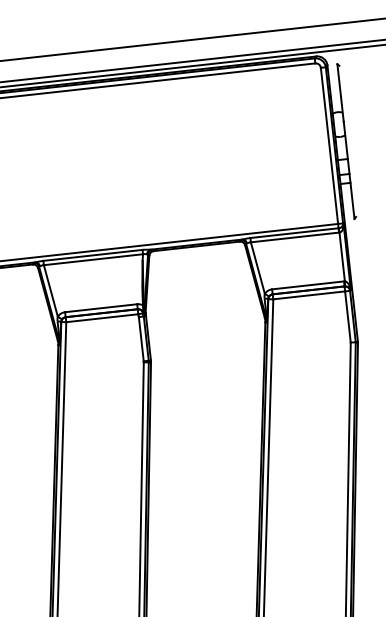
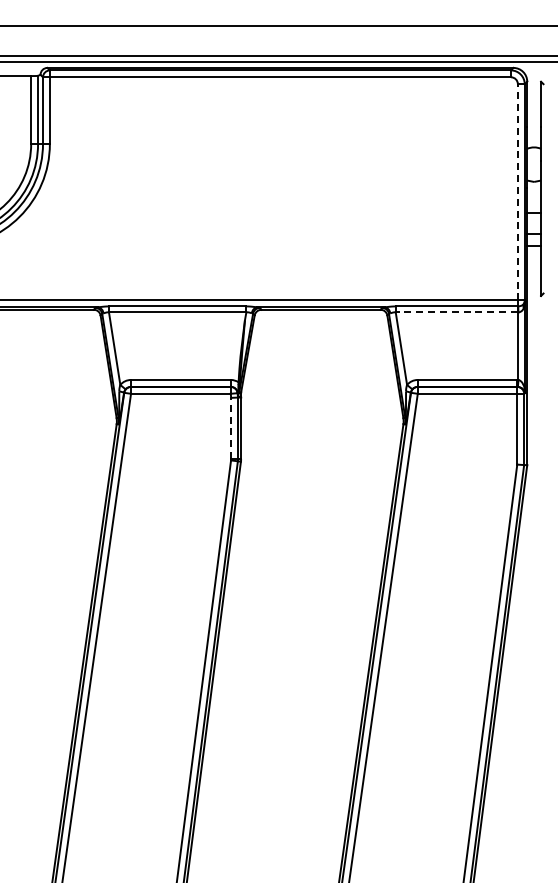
line: (329, 145) -> (517, 191), solid -> dashed
line: (294, 237) -> (456, 312), solid -> dashed
line: (141, 339) -> (231, 428), solid -> dashed

